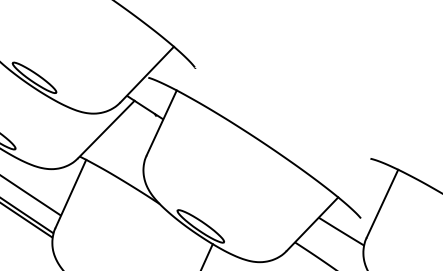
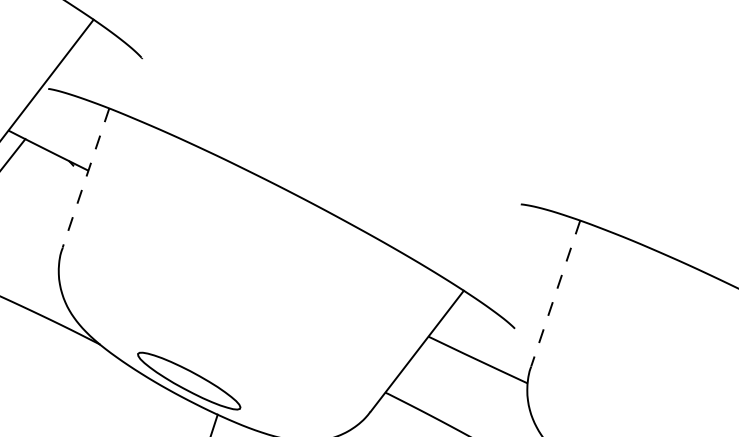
line: (161, 122) -> (85, 177), solid -> dashed
line: (382, 204) -> (555, 295), solid -> dashed

